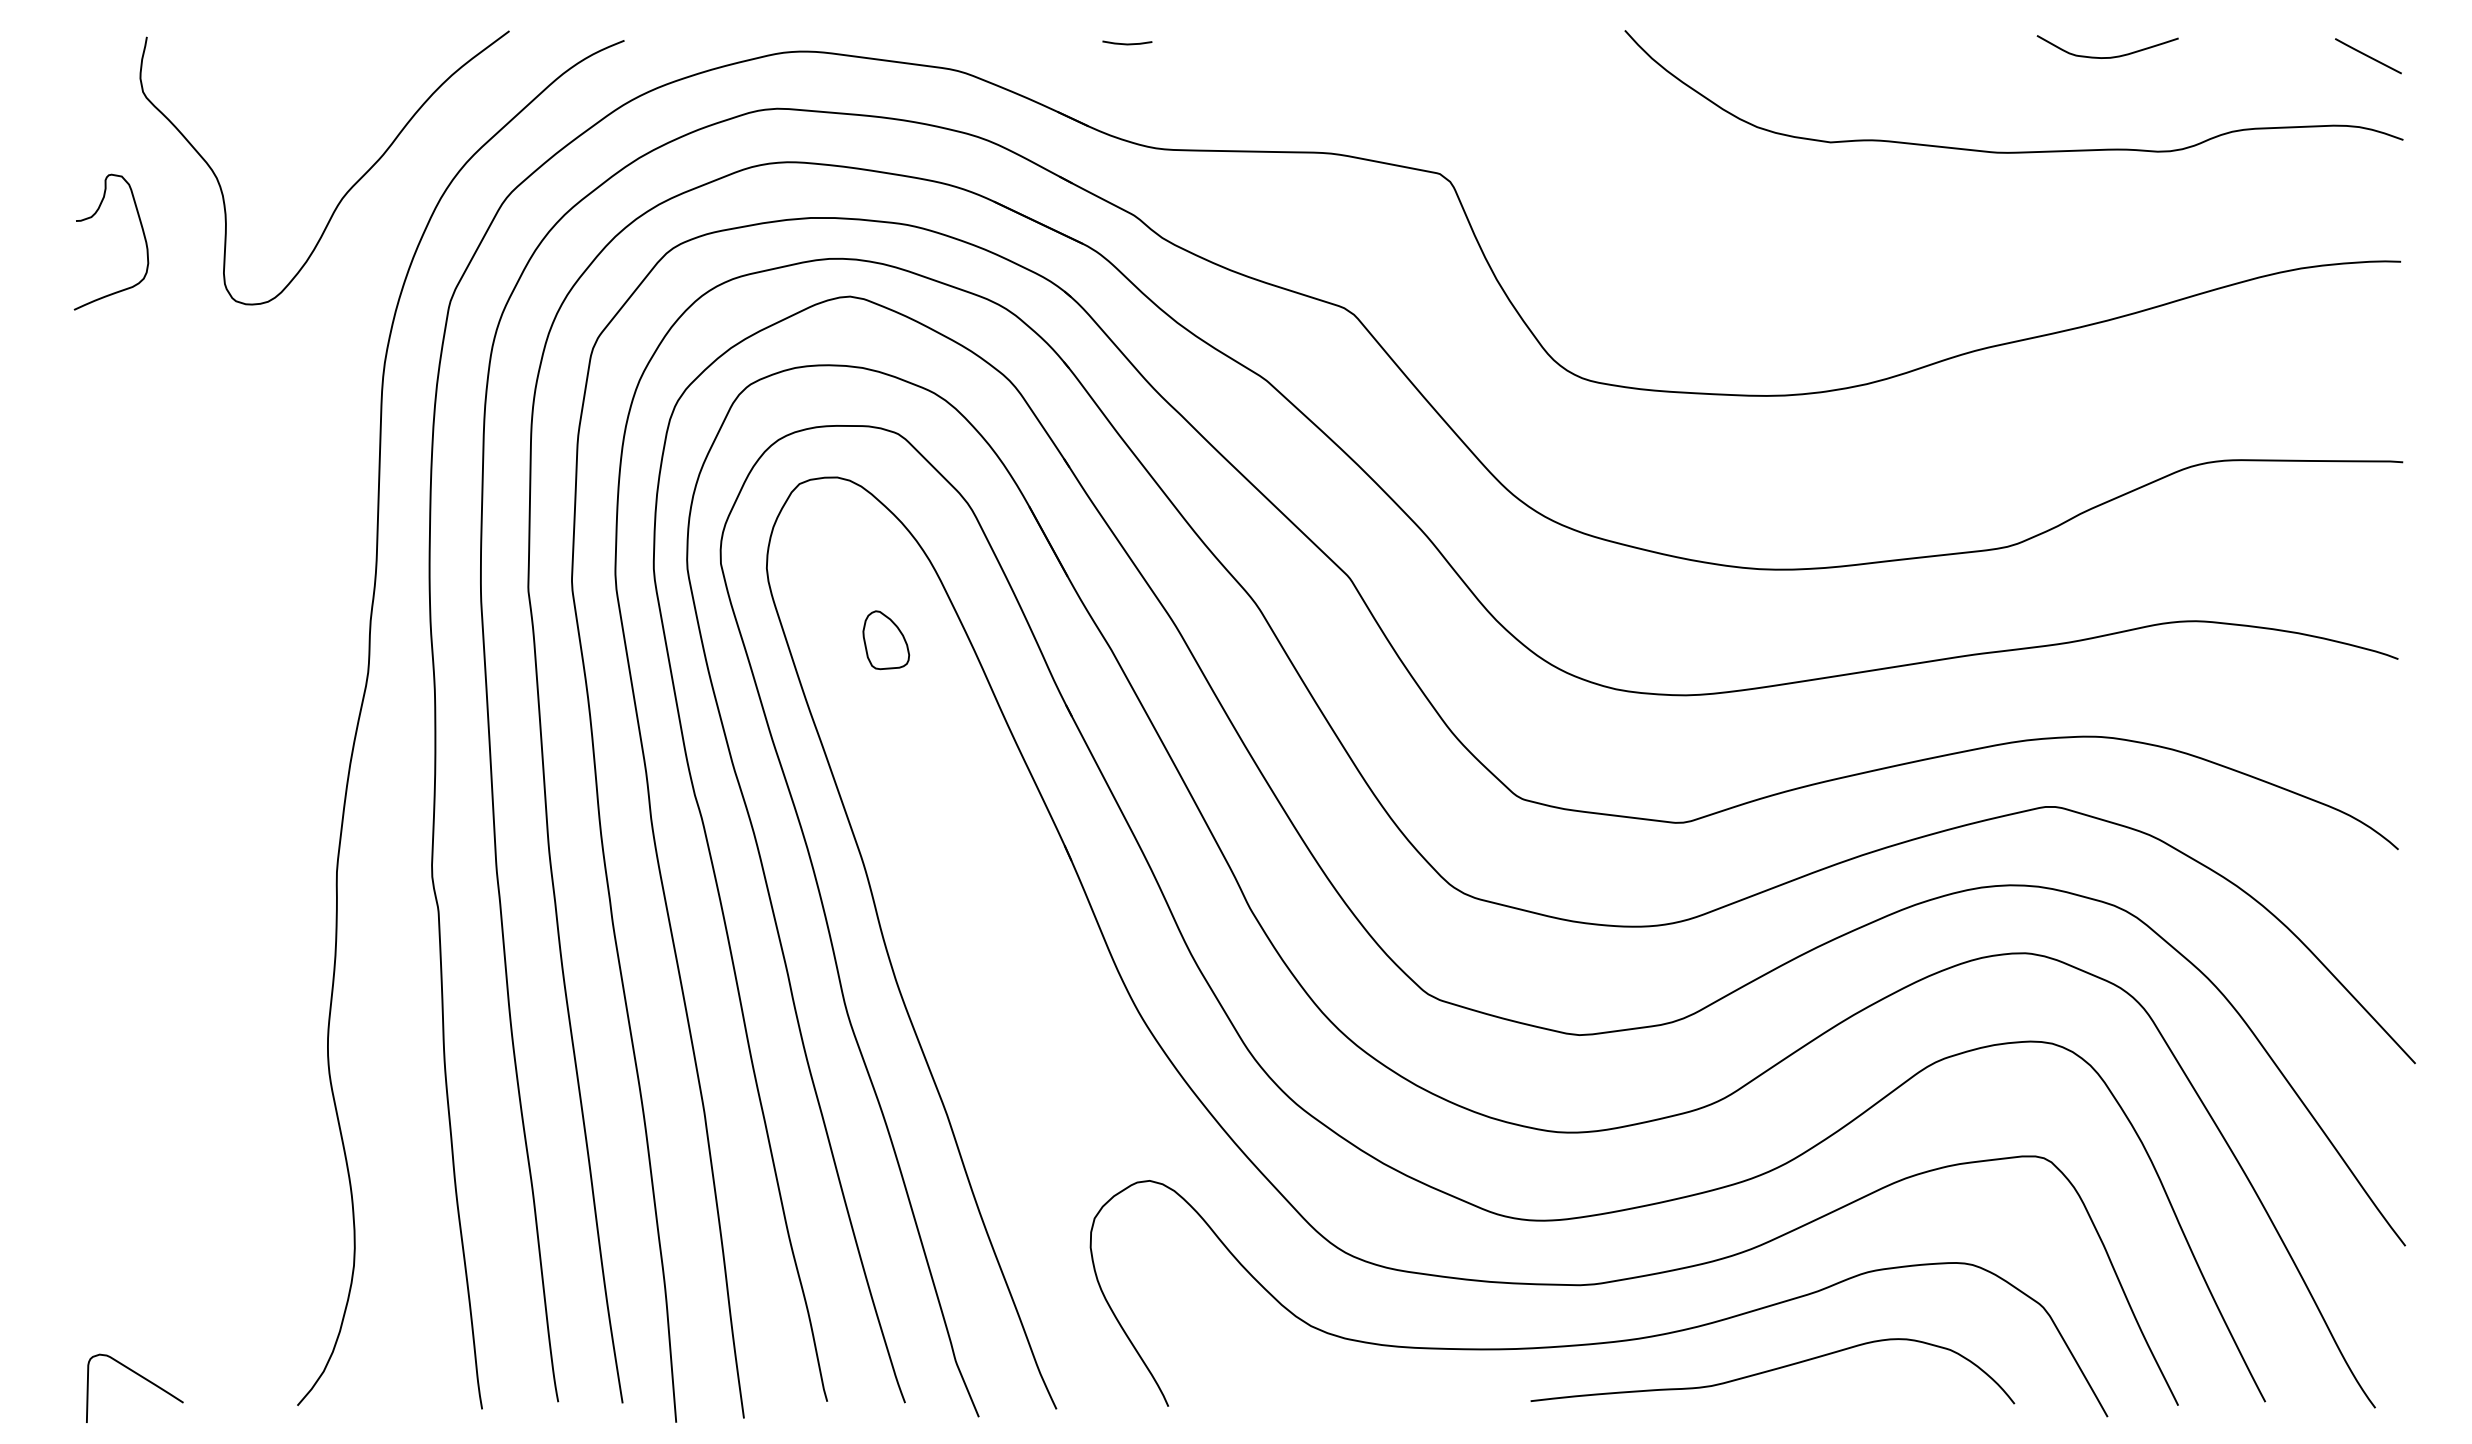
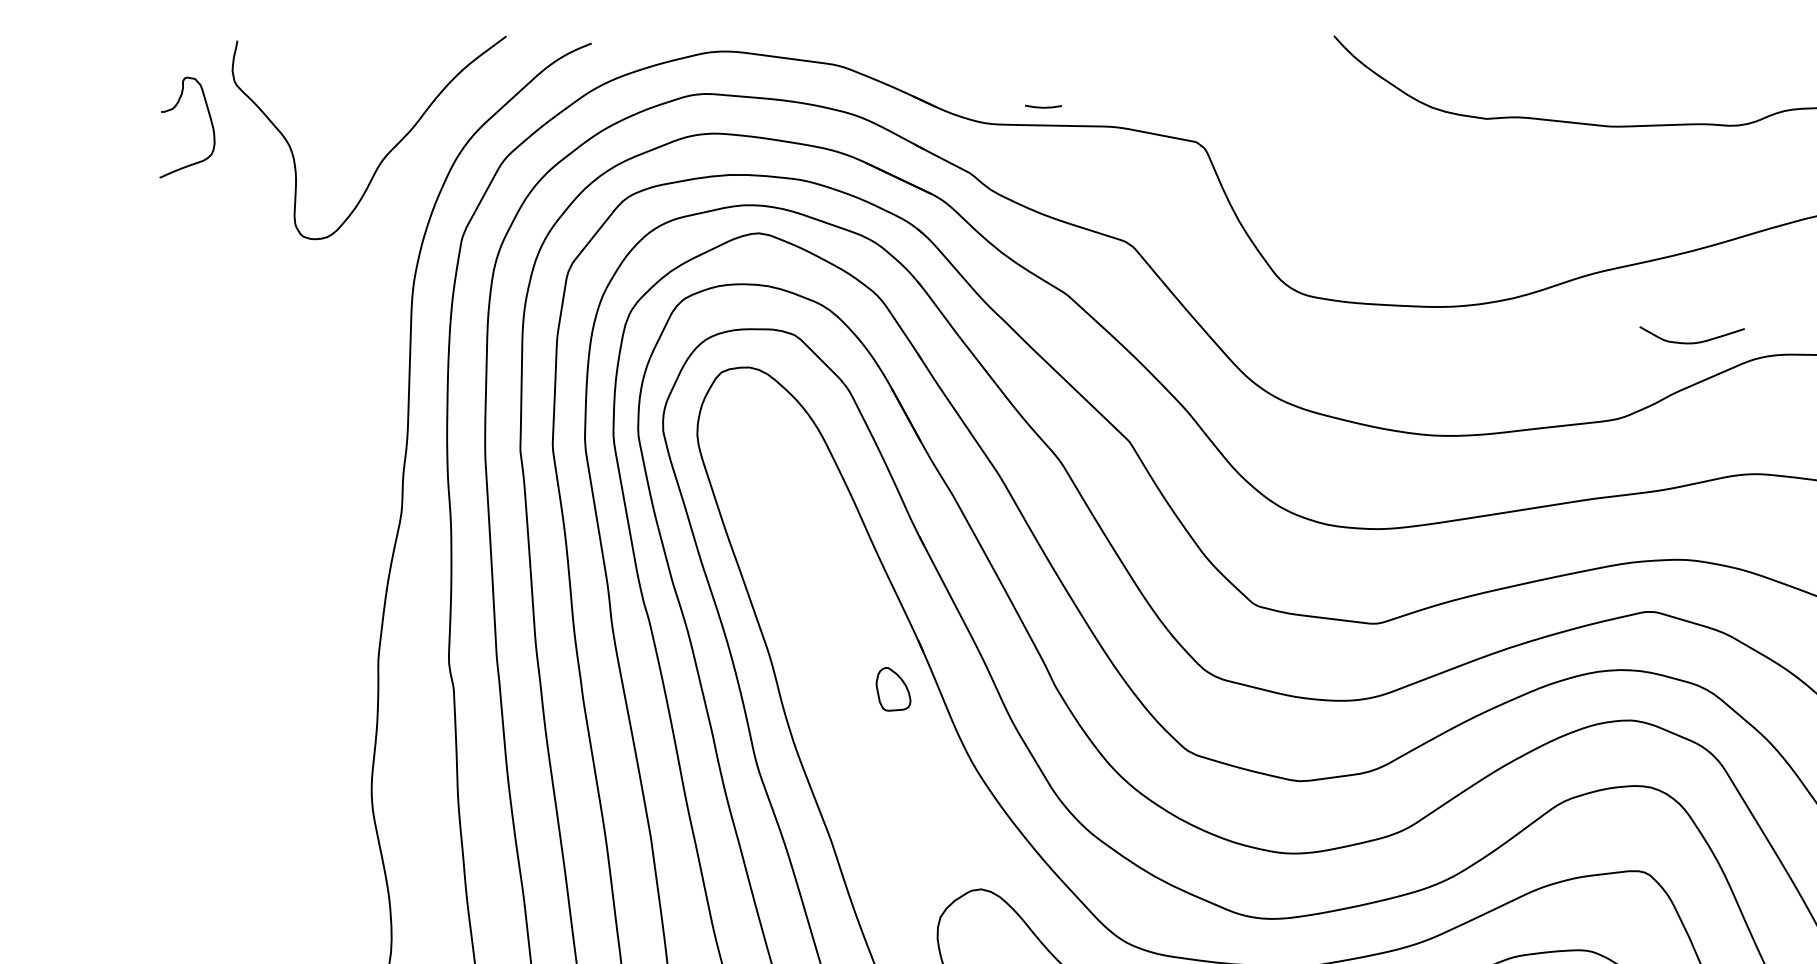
line: (1127, 43) -> (1043, 107), moved
curve: (2110, 56) -> (1694, 342), moved
curve: (91, 218) -> (172, 110), moved
part: (886, 640) -> (893, 689), moved

